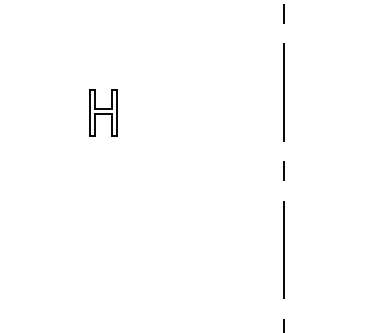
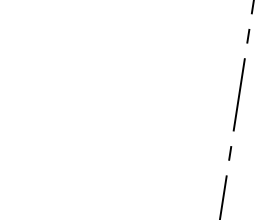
part: (103, 112) -> (102, 88), removed

